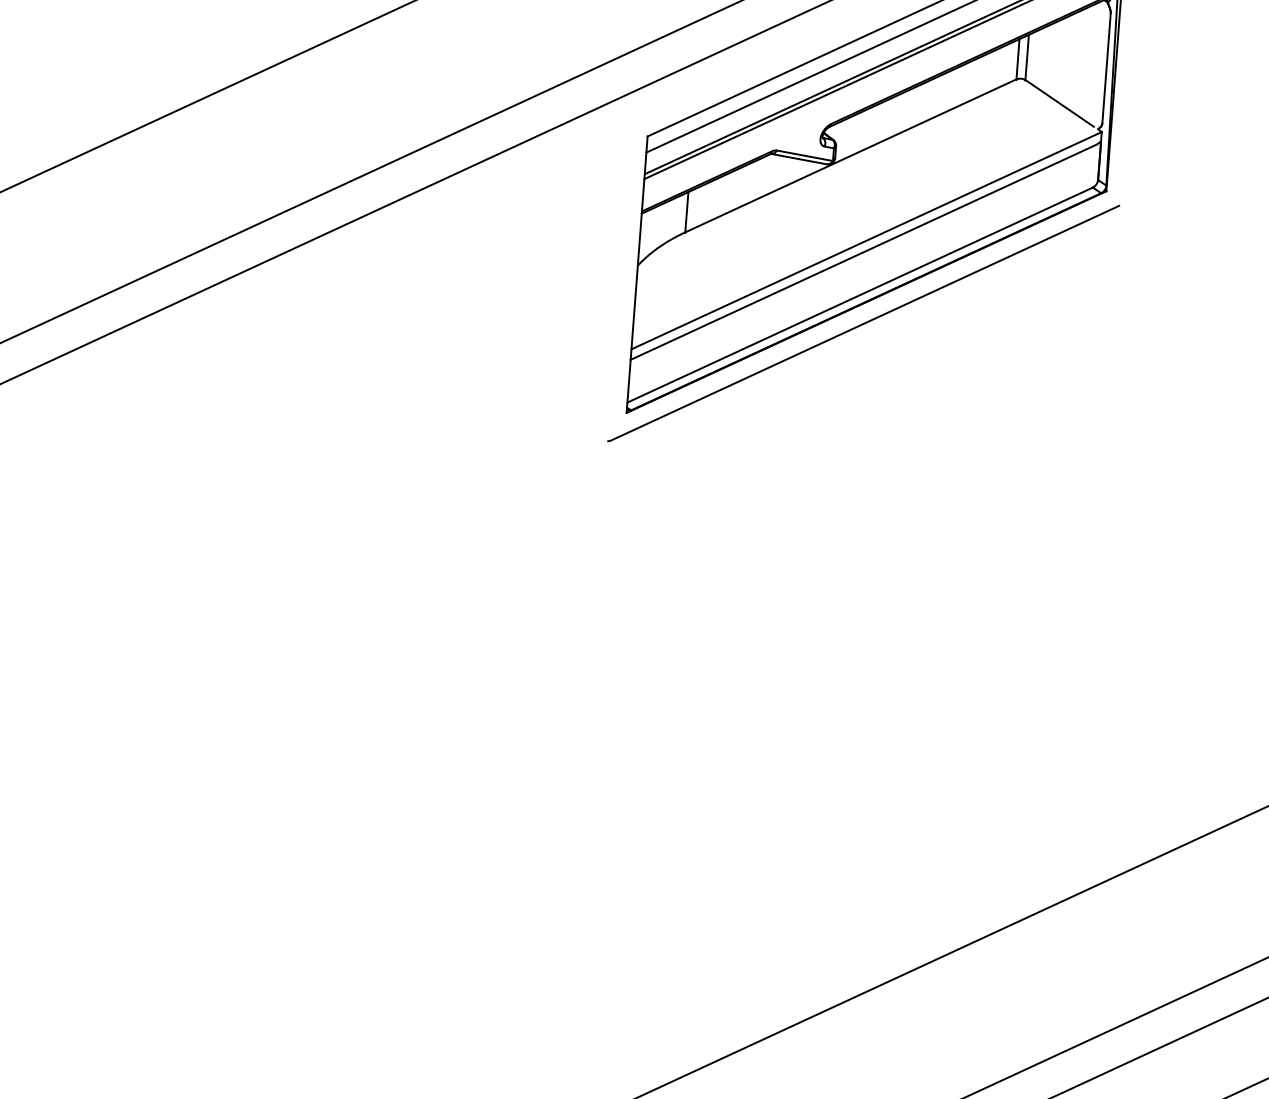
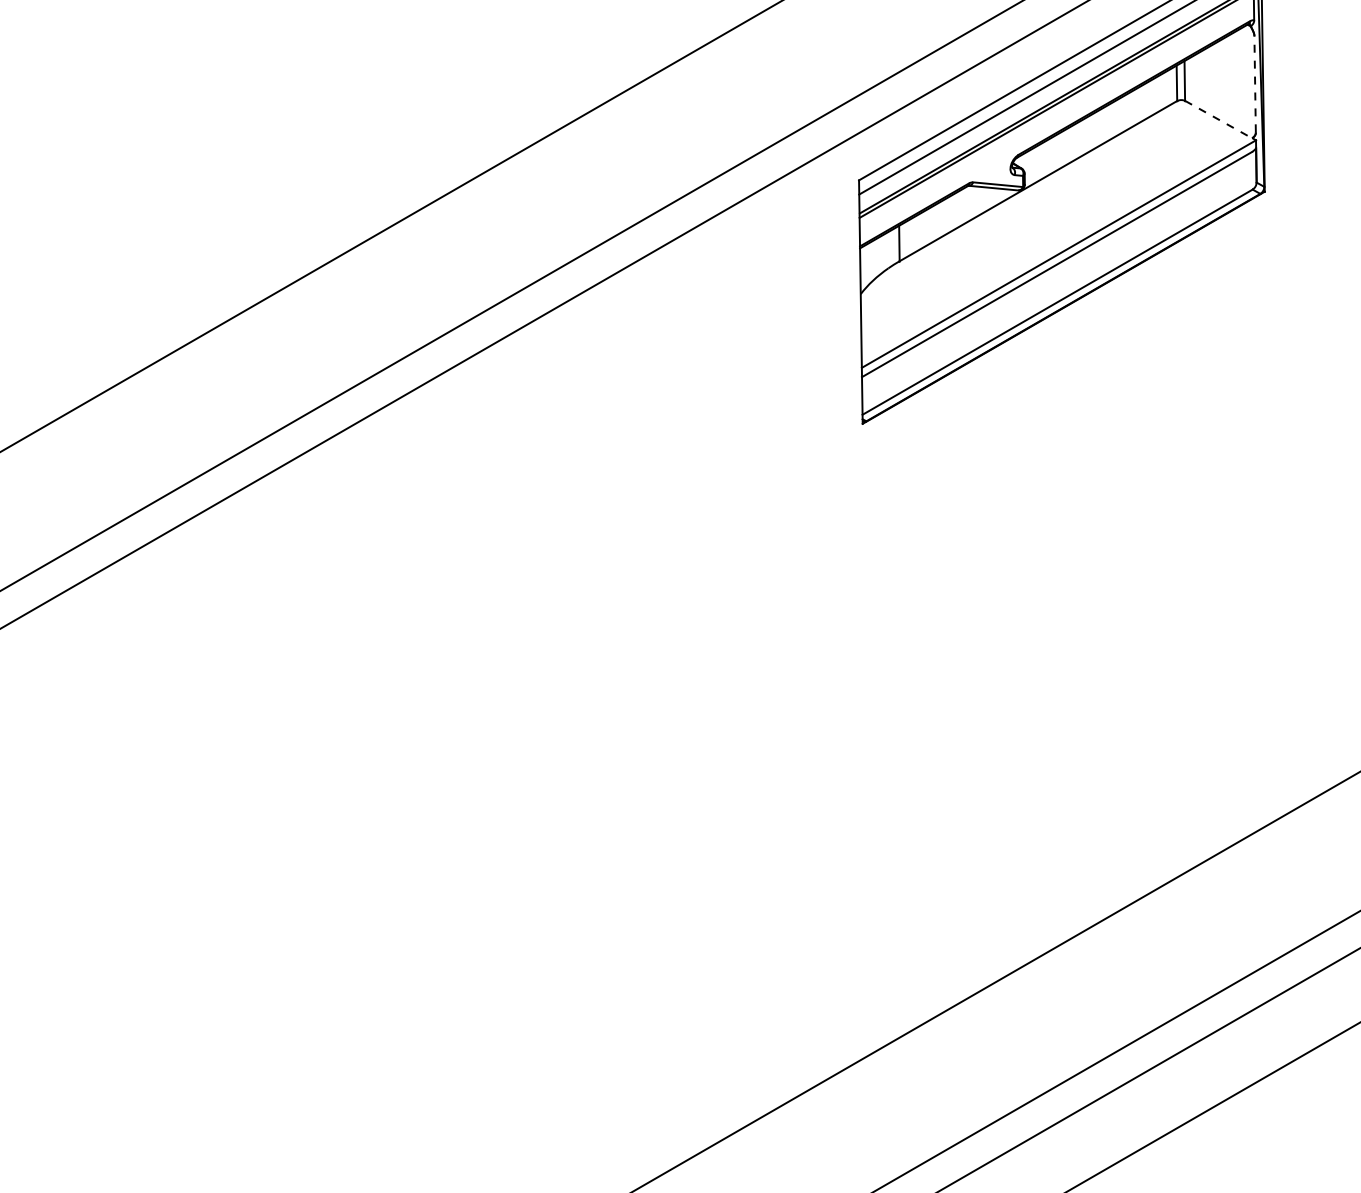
line: (1107, 67) -> (1255, 83), solid -> dashed
line: (1060, 103) -> (1217, 118), solid -> dashed
line: (863, 323) -> (1062, 326), removed

